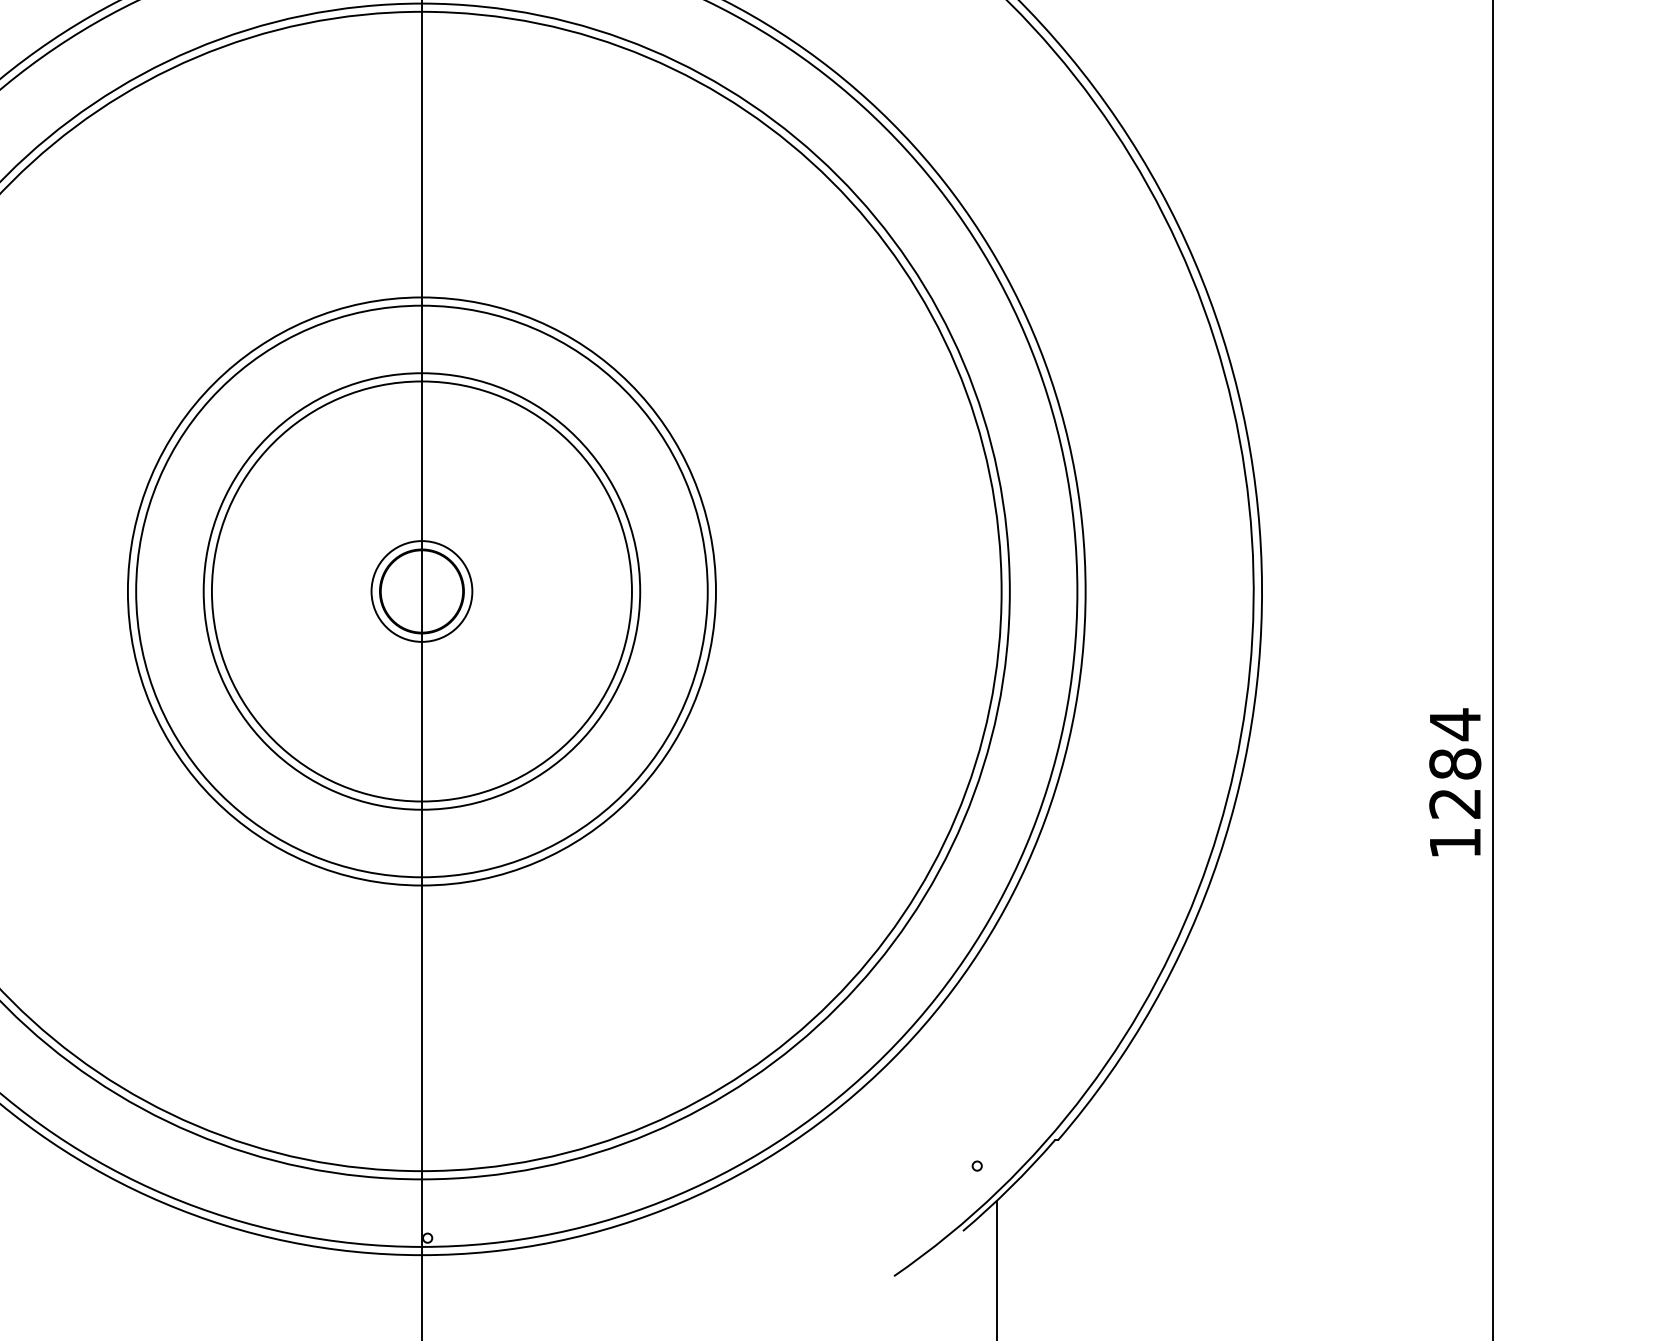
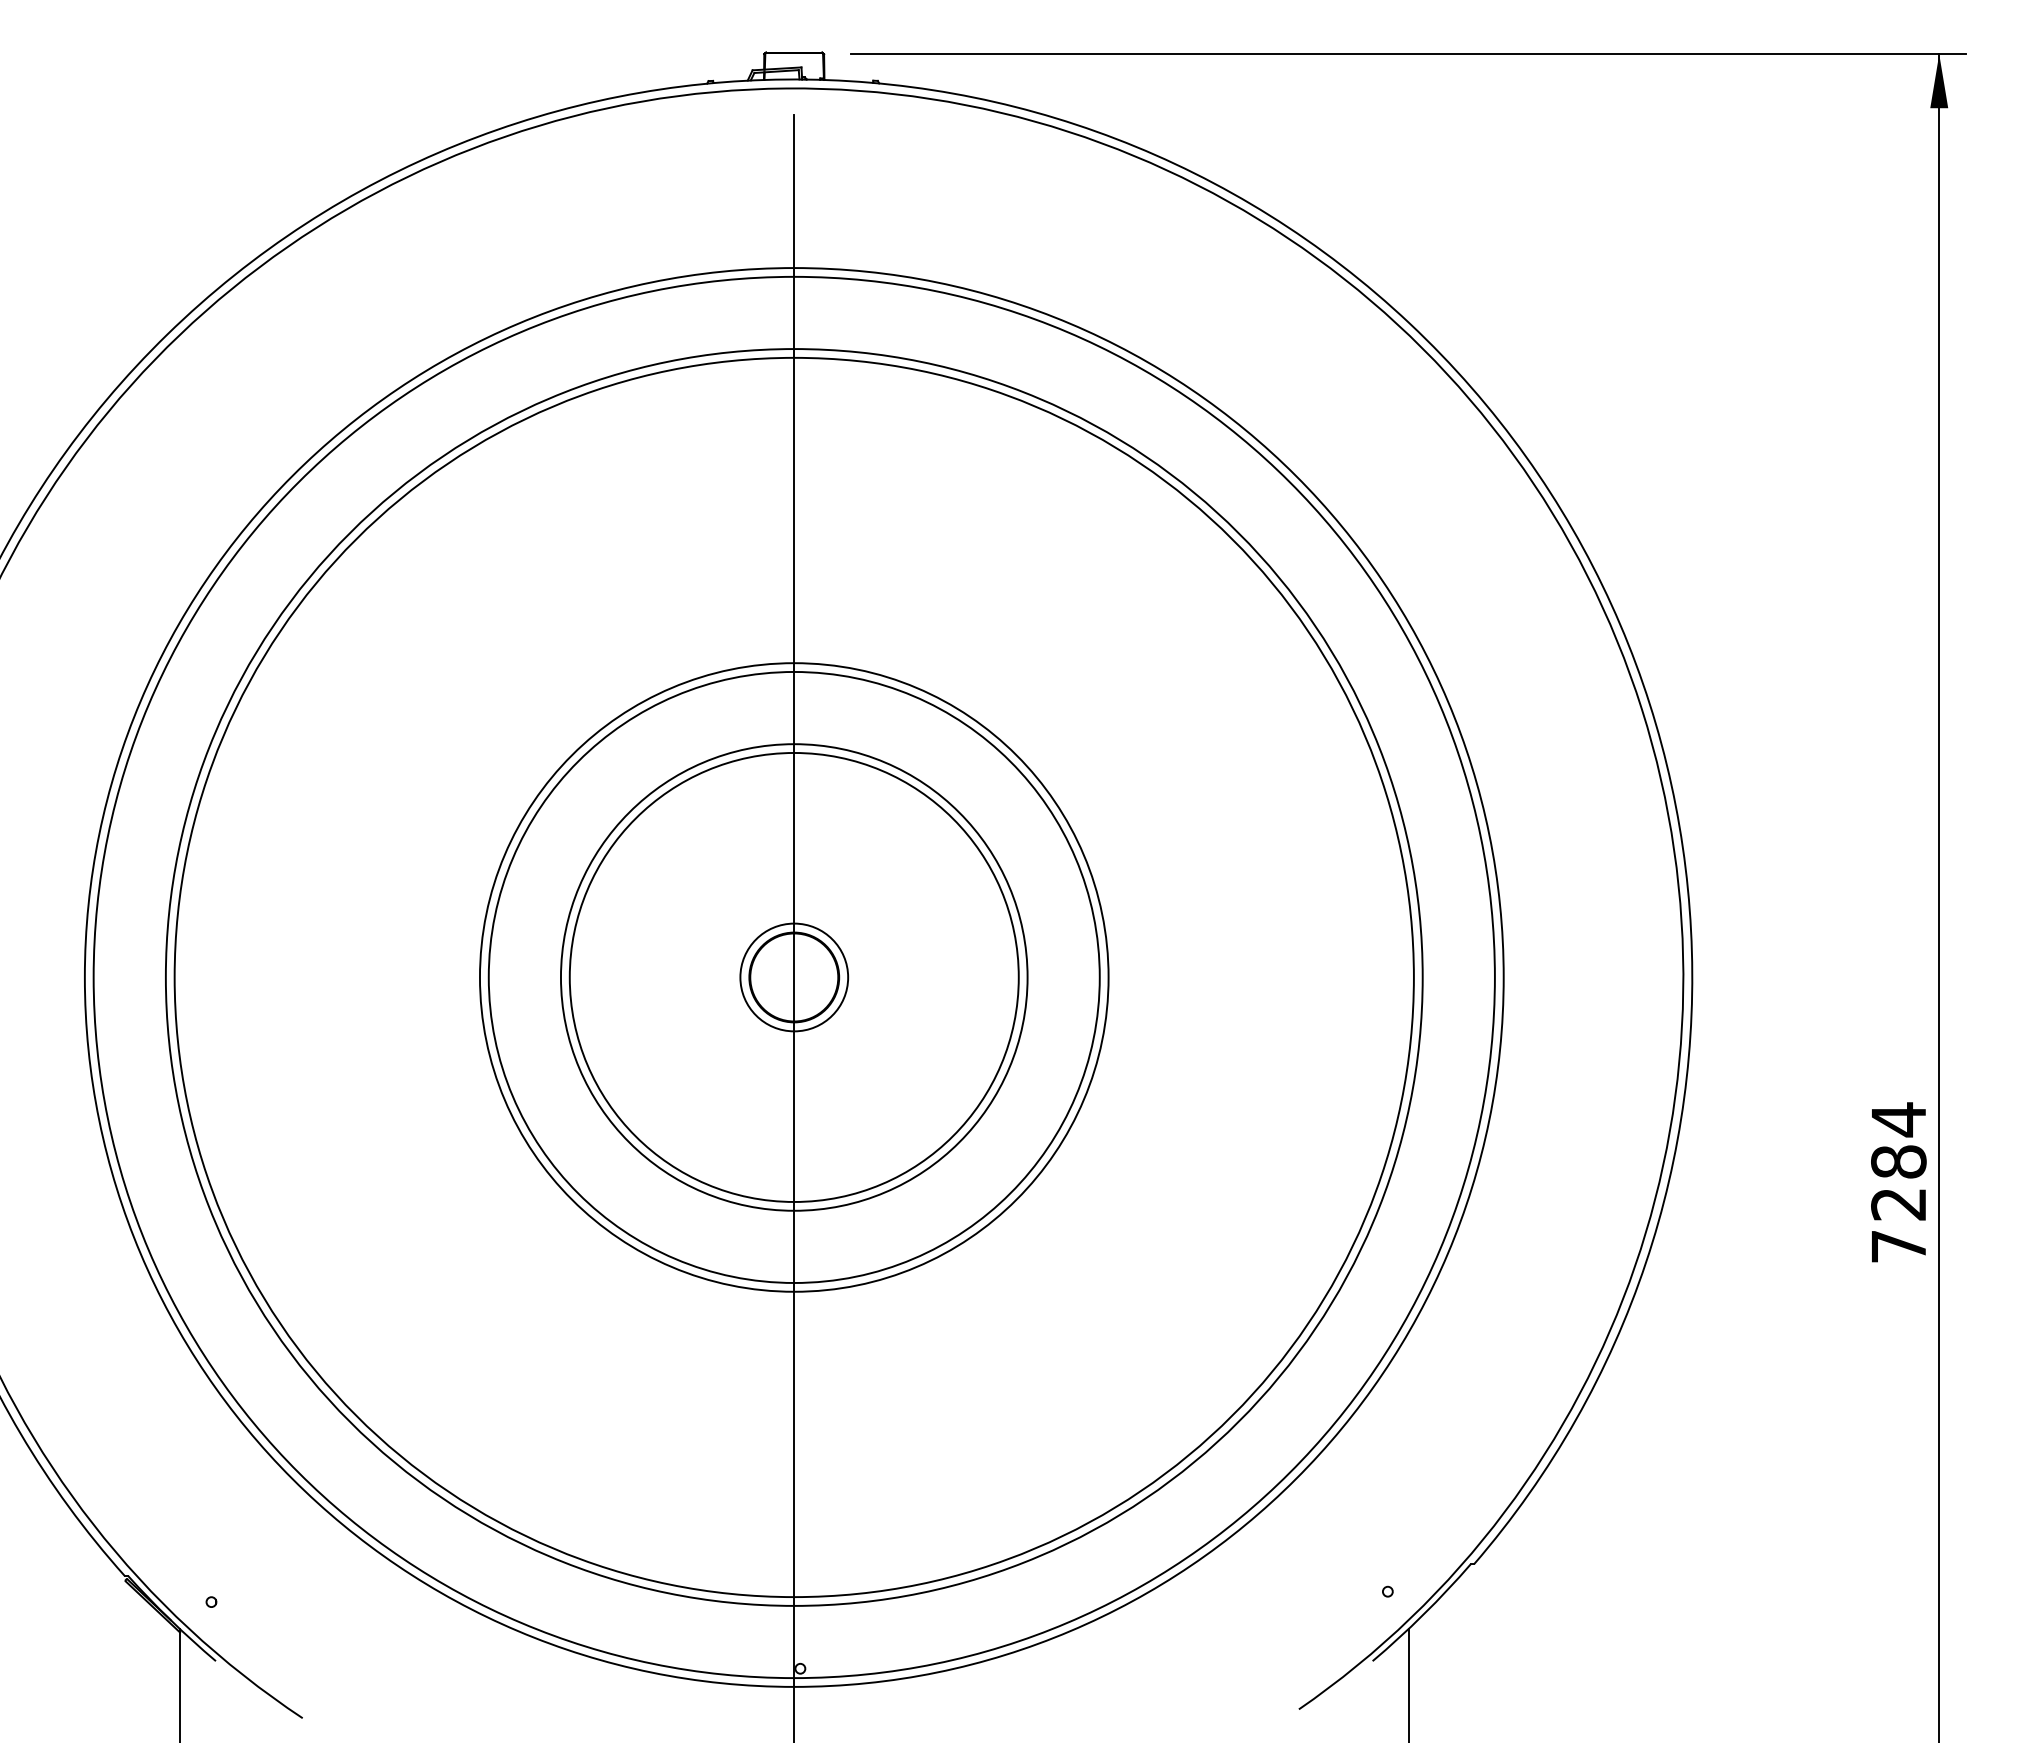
text: (1454, 843) -> (1898, 1246), 1284 -> 7284

